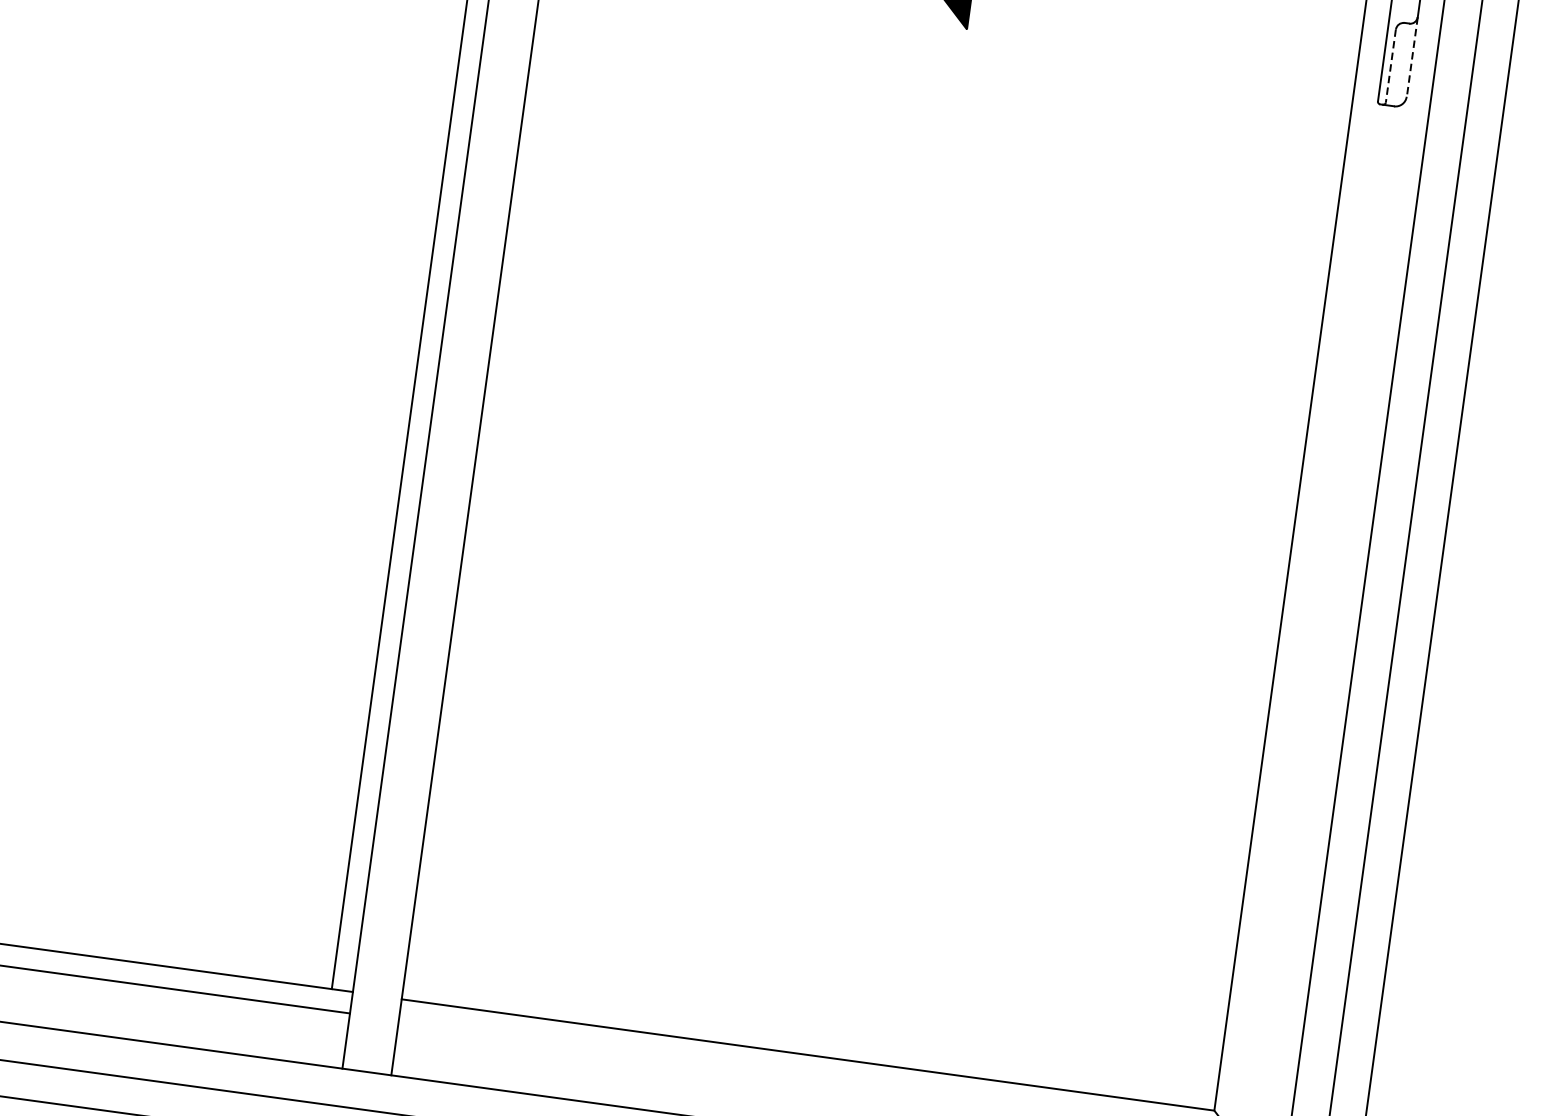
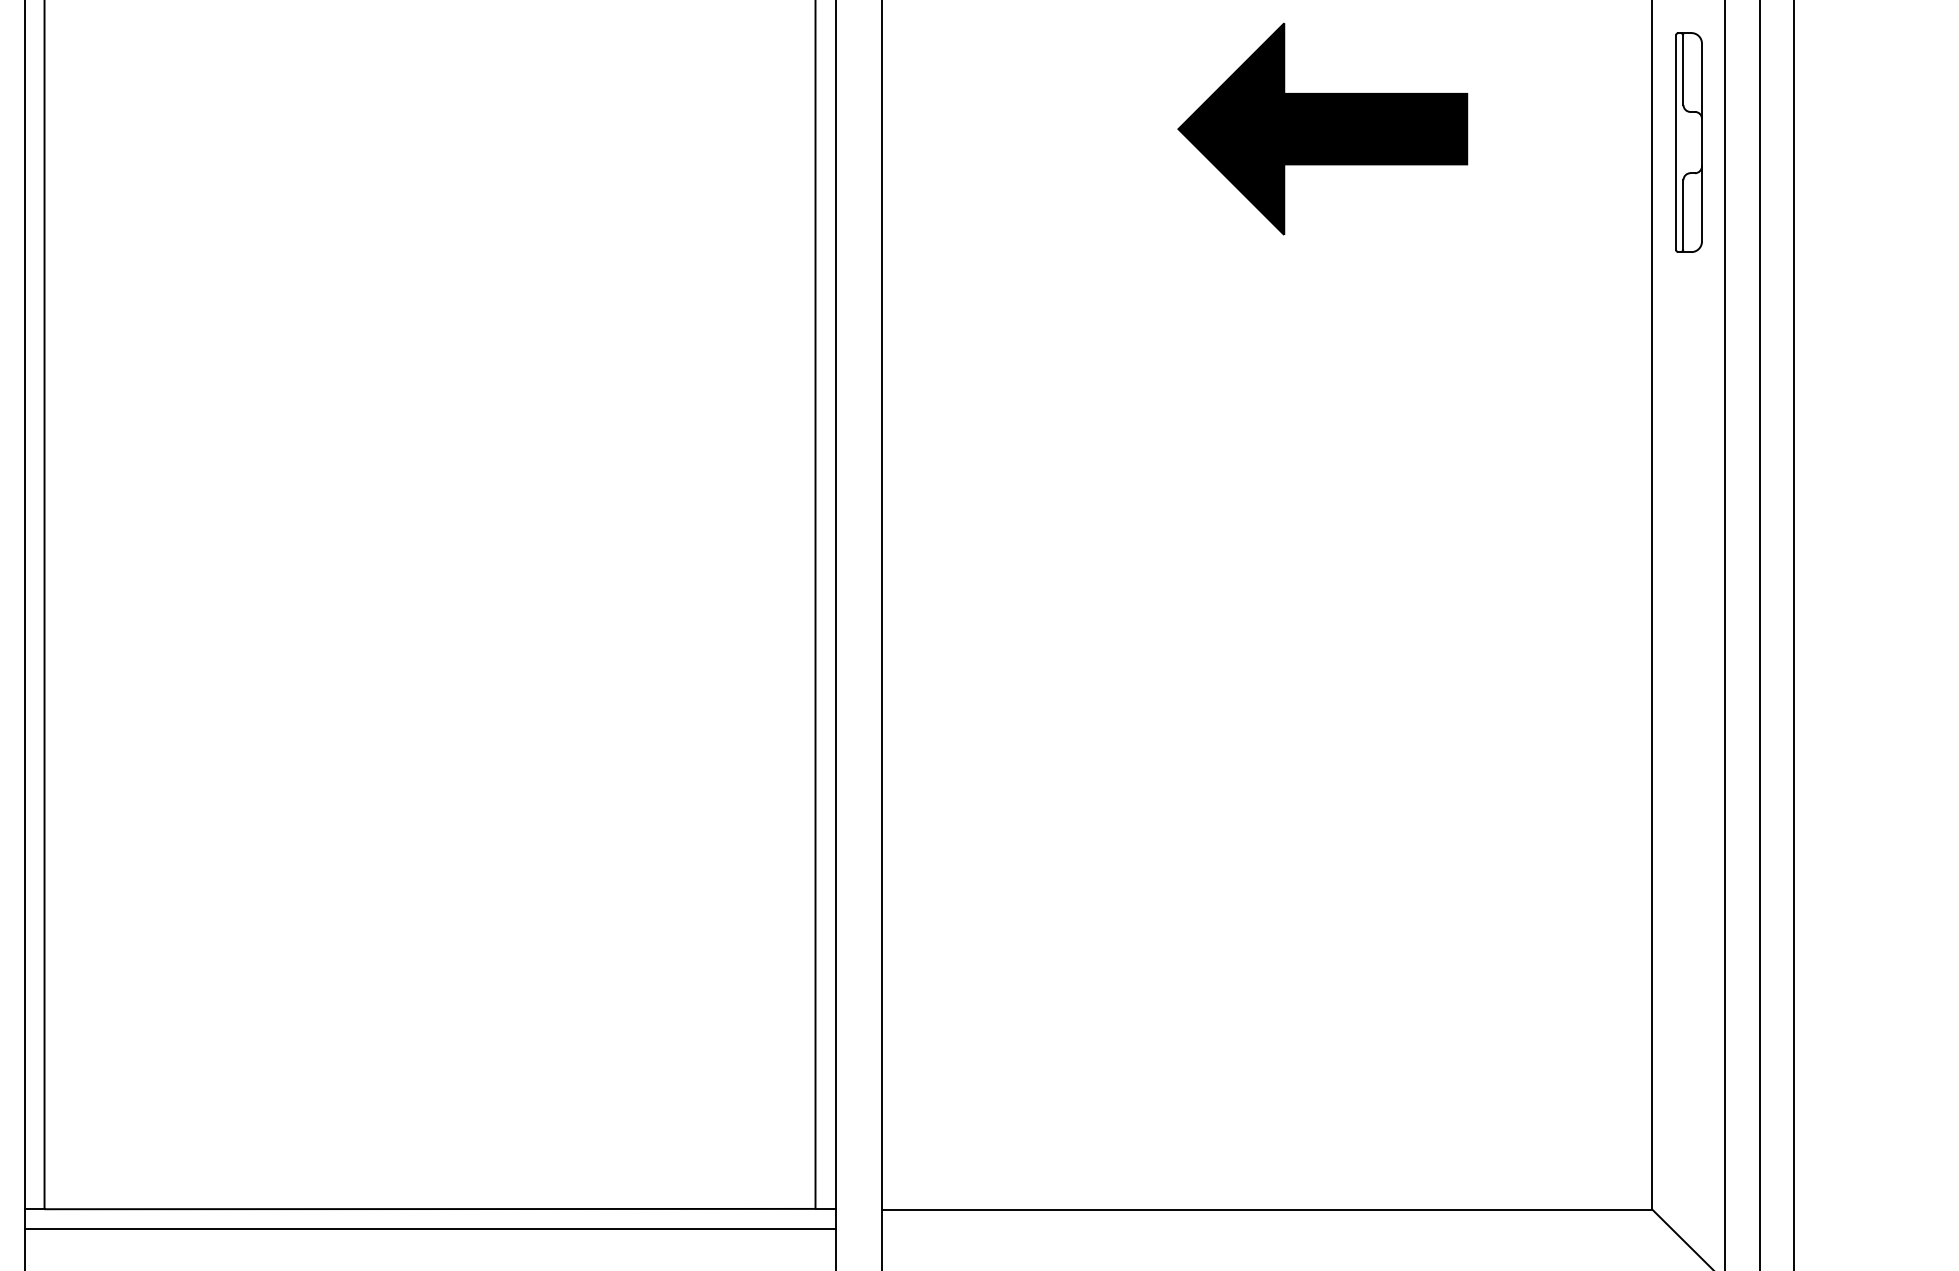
line: (1412, 56) -> (1702, 203), dashed -> solid
line: (1391, 65) -> (1683, 214), dashed -> solid

